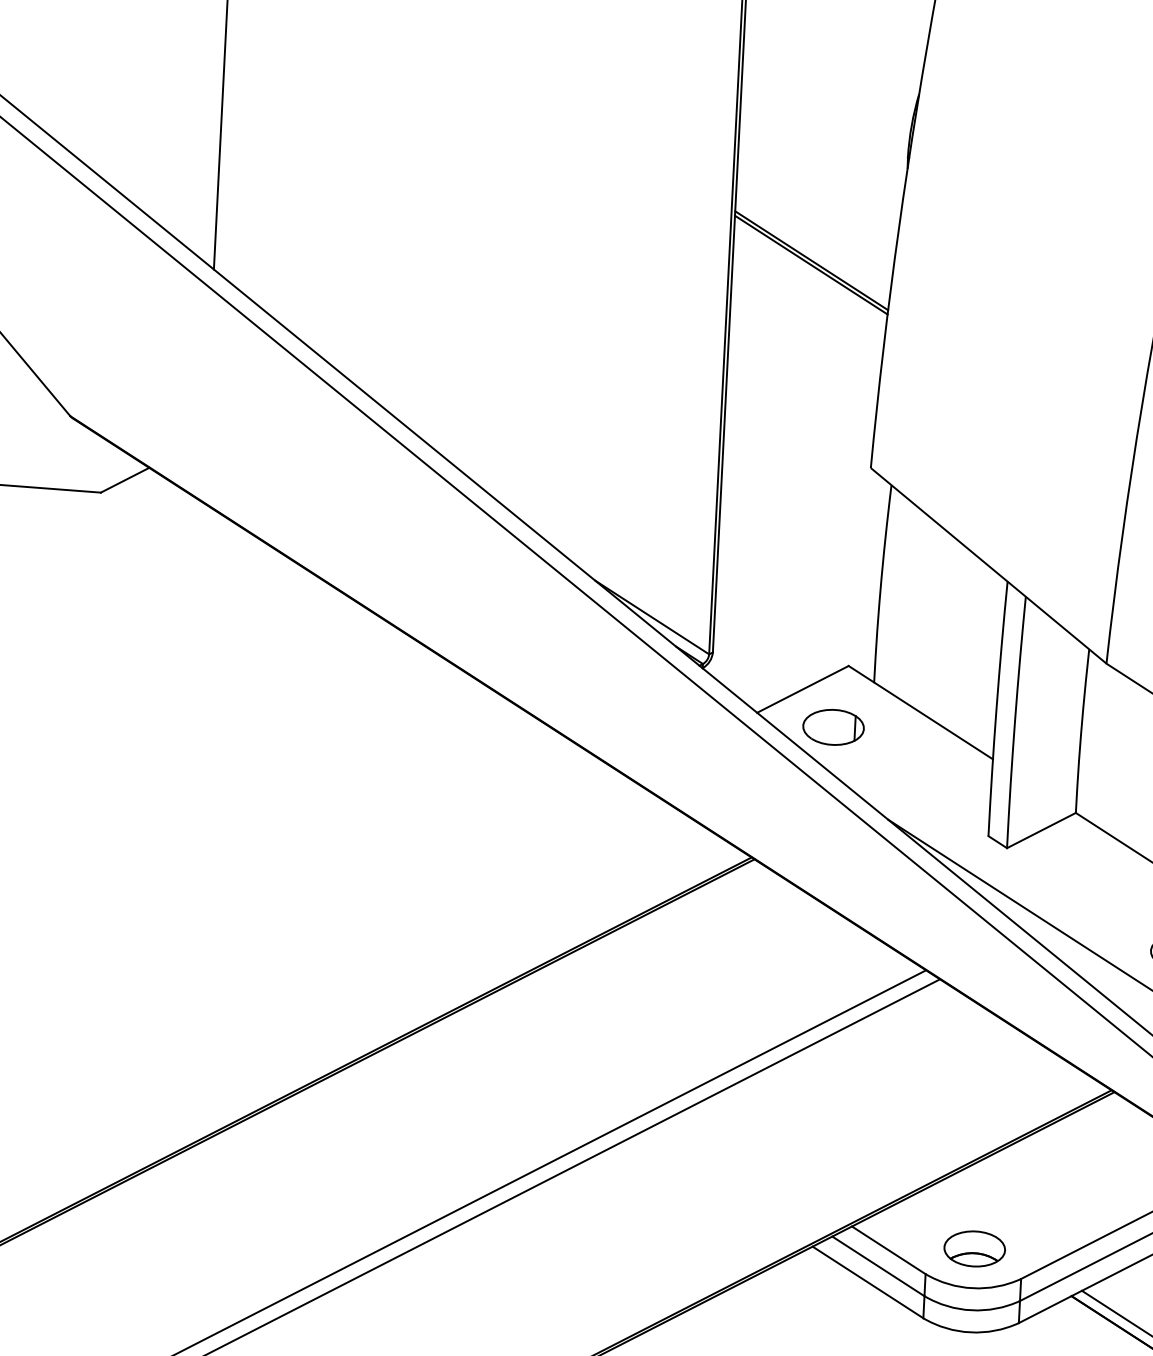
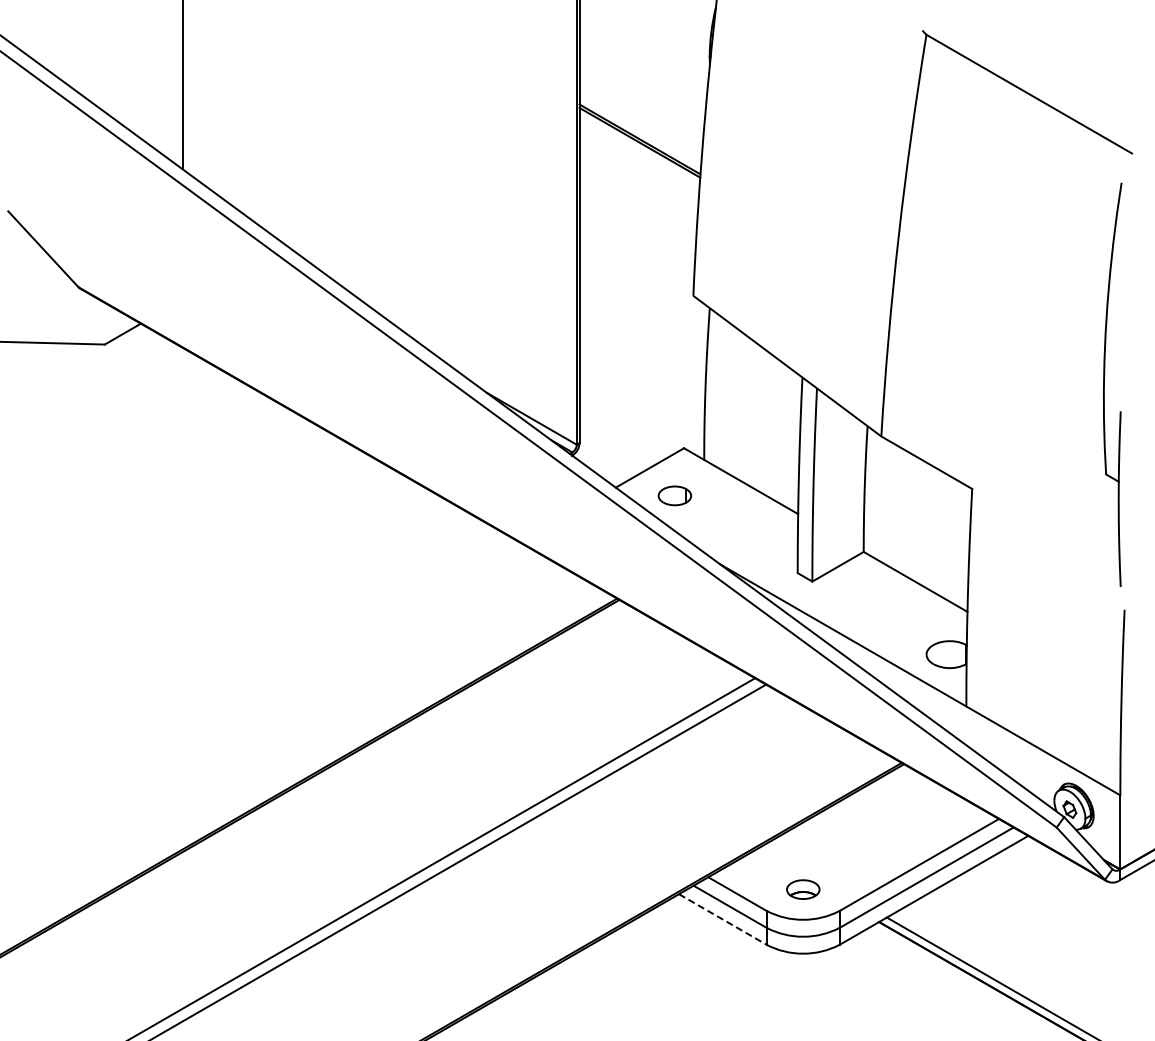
part: (833, 726) -> (674, 495), size x0.7
part: (975, 1248) -> (803, 889), size x0.7
line: (867, 1282) -> (722, 919), solid -> dashed

